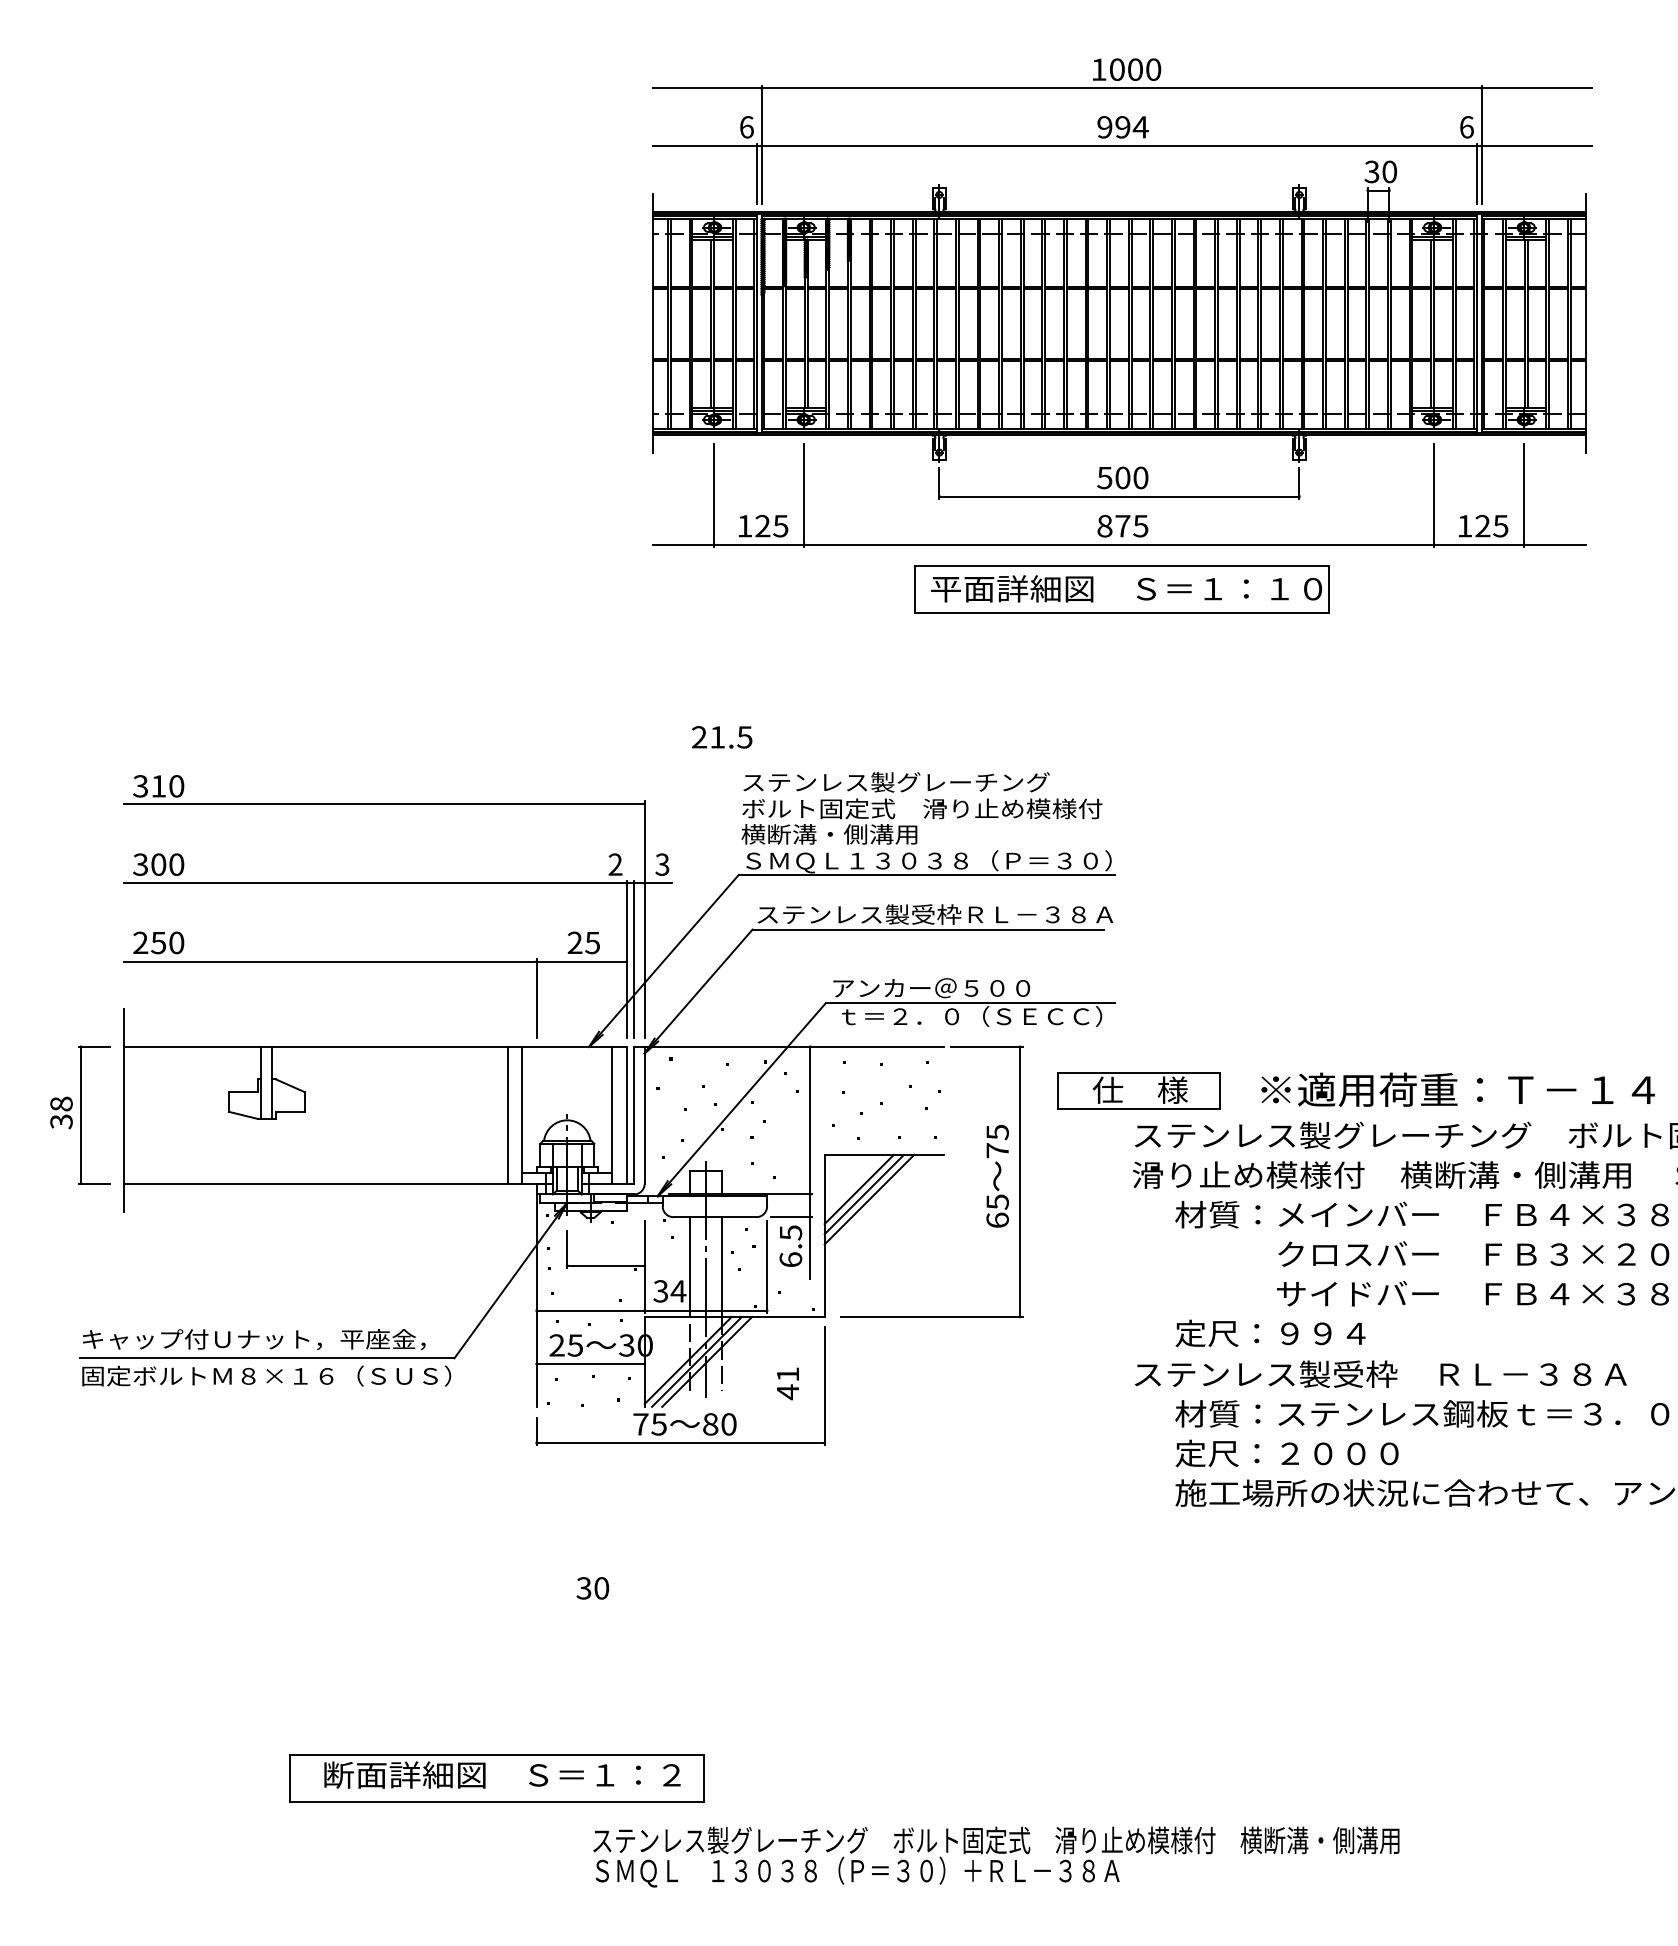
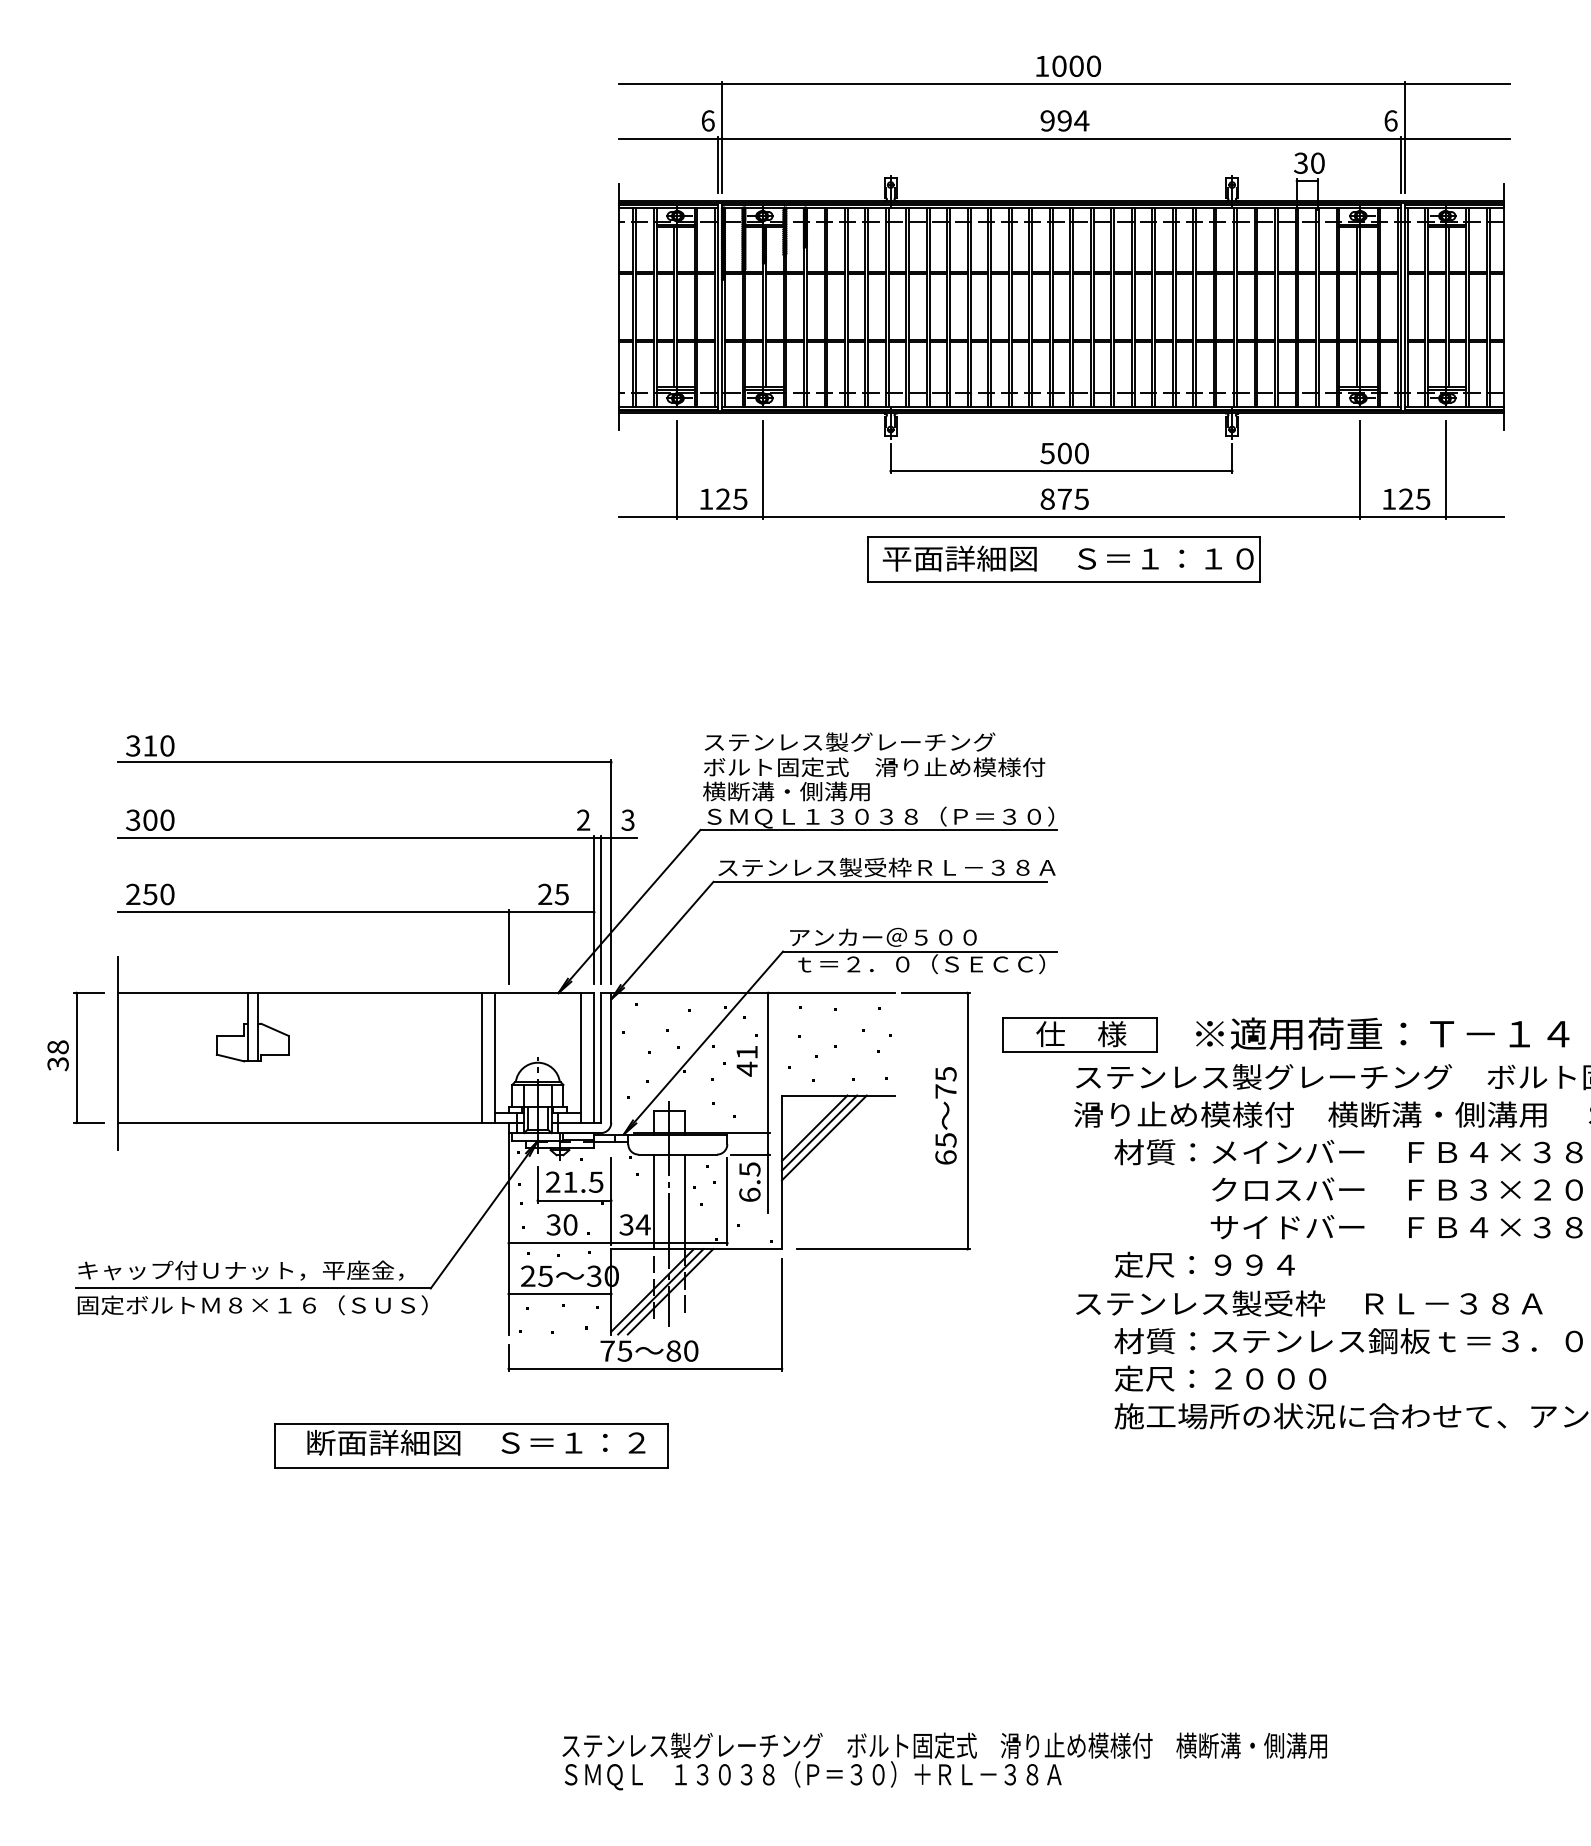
text: (722, 737) -> (574, 1182), moved
text: (787, 1383) -> (746, 1060), moved
text: (592, 1588) -> (561, 1225), moved
part: (496, 1778) -> (470, 1446), moved

